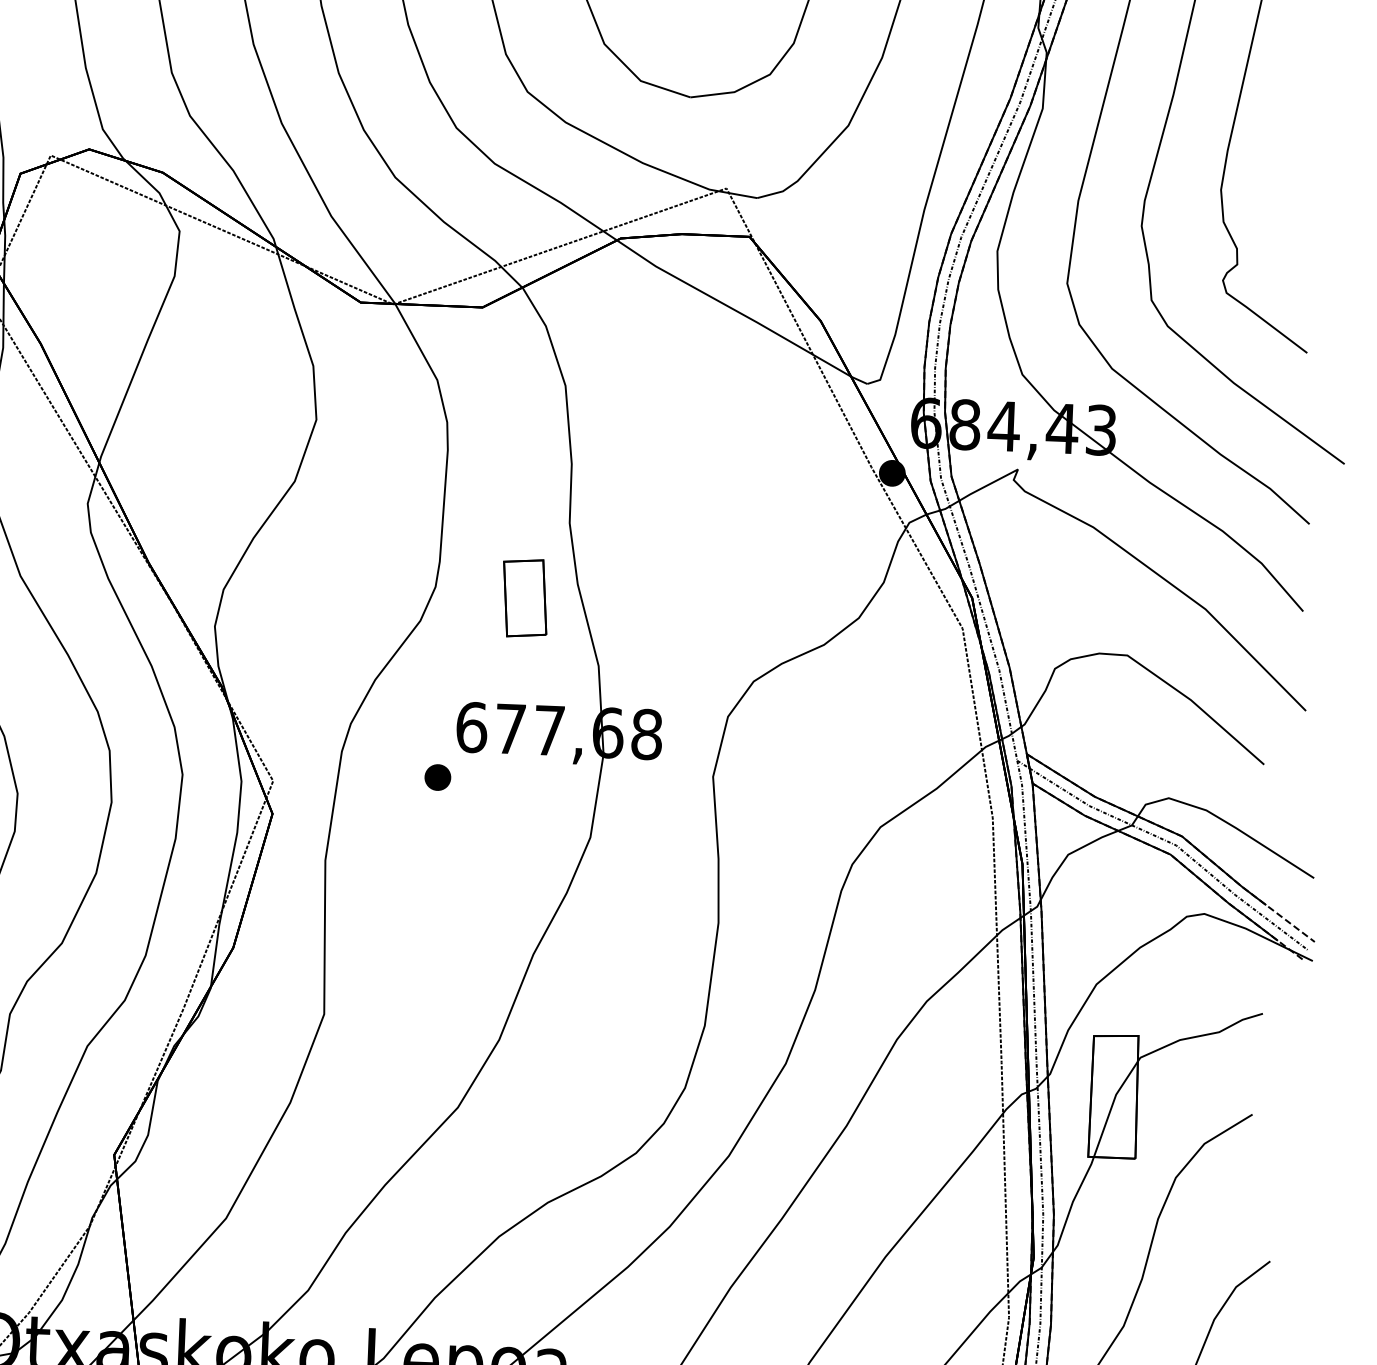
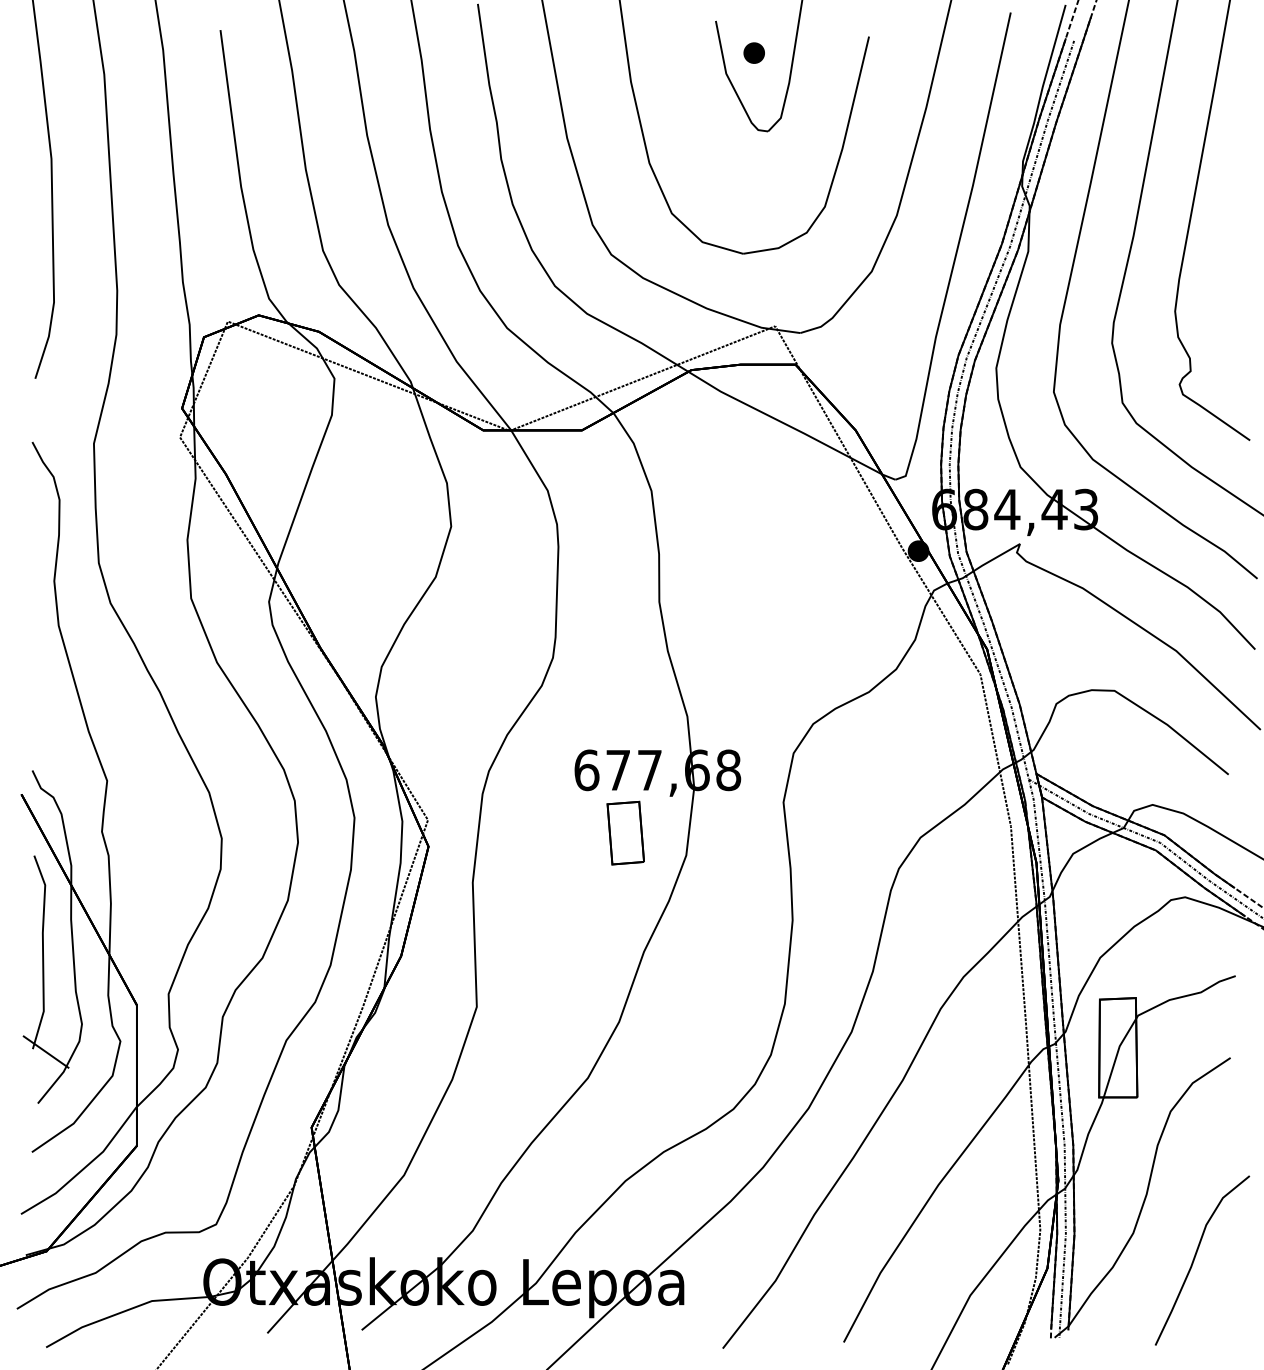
part: (524, 597) -> (625, 832), moved
part: (437, 777) -> (560, 811), removed

